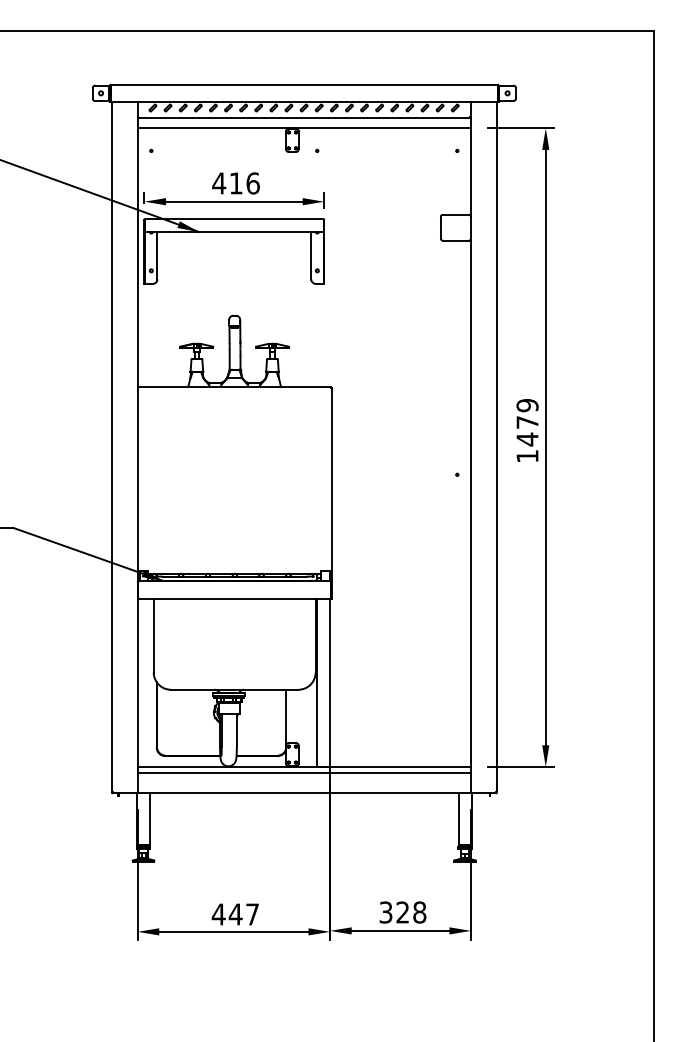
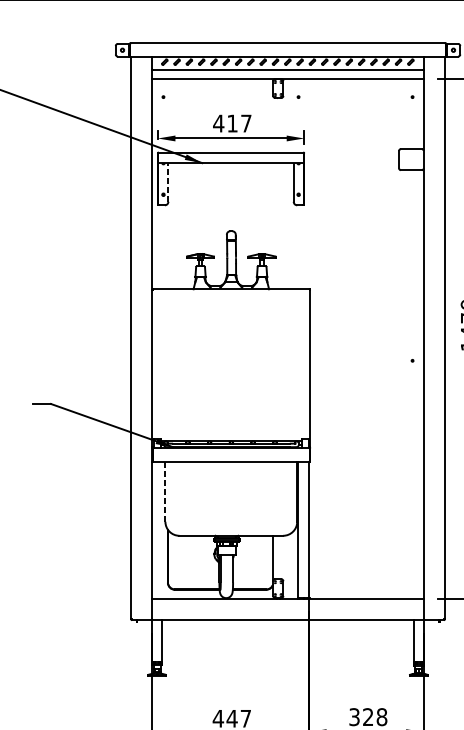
text: (252, 183) -> (245, 123), 416 -> 417
line: (157, 255) -> (168, 182), solid -> dashed
line: (153, 635) -> (165, 491), solid -> dashed
line: (304, 773) -> (288, 603), removed

